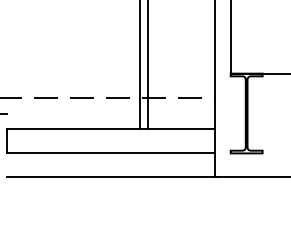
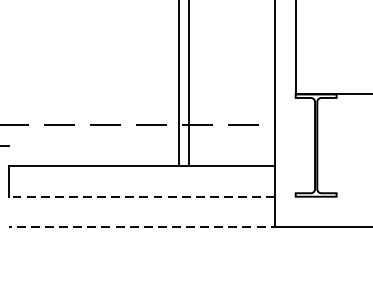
line: (111, 153) -> (142, 196), solid -> dashed
line: (112, 177) -> (144, 227), solid -> dashed

